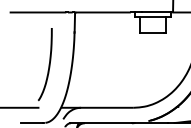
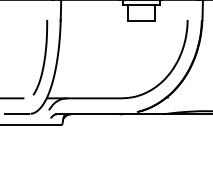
curve: (48, 66) -> (43, 59), moved

